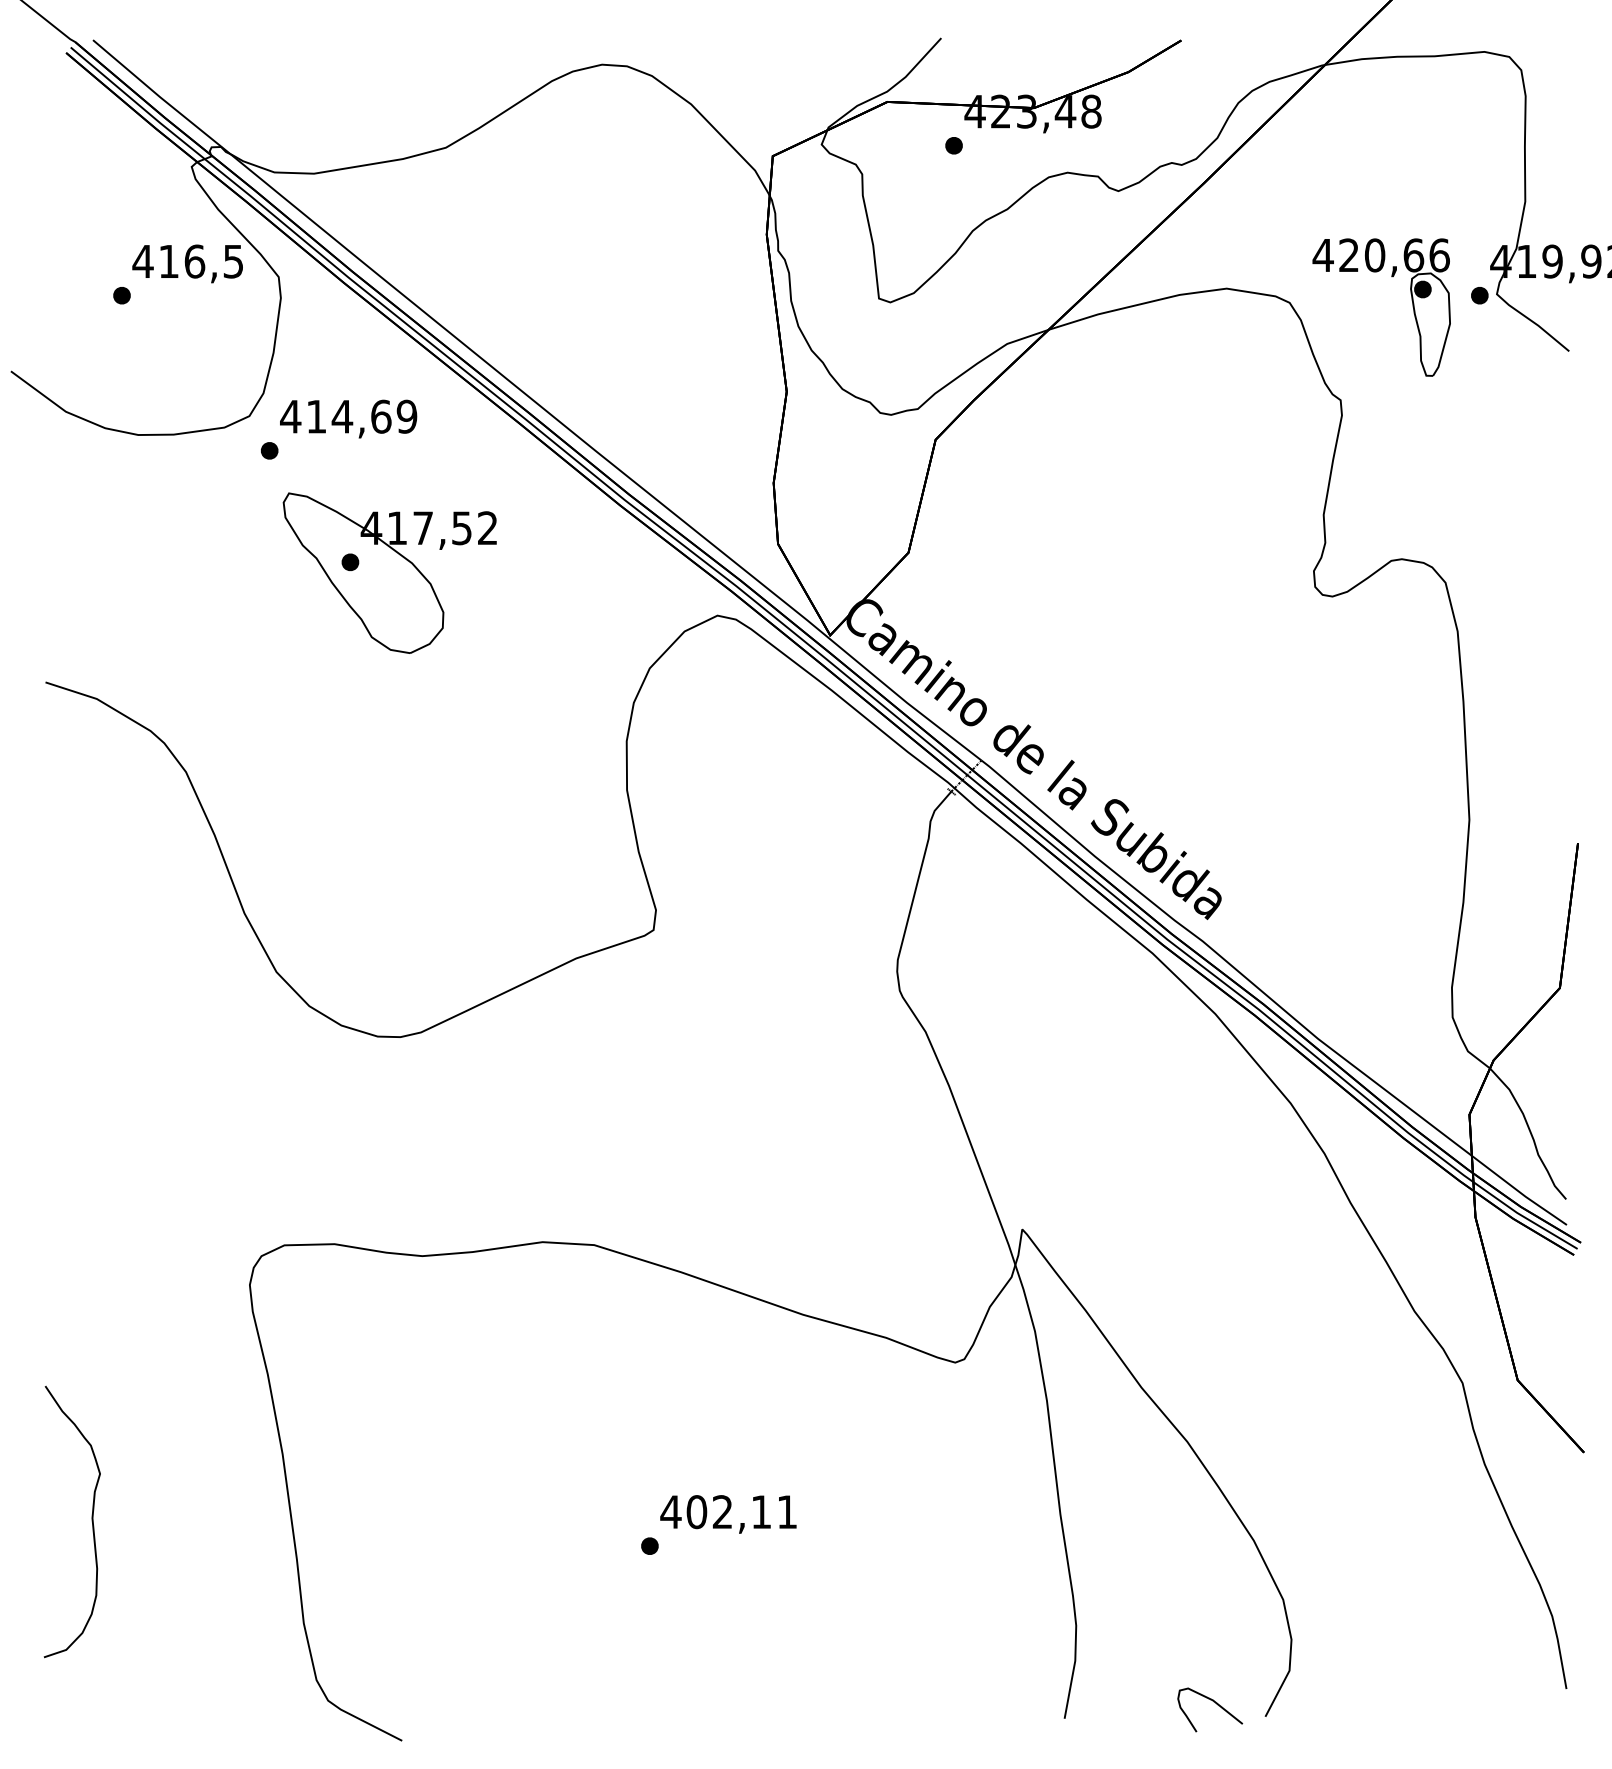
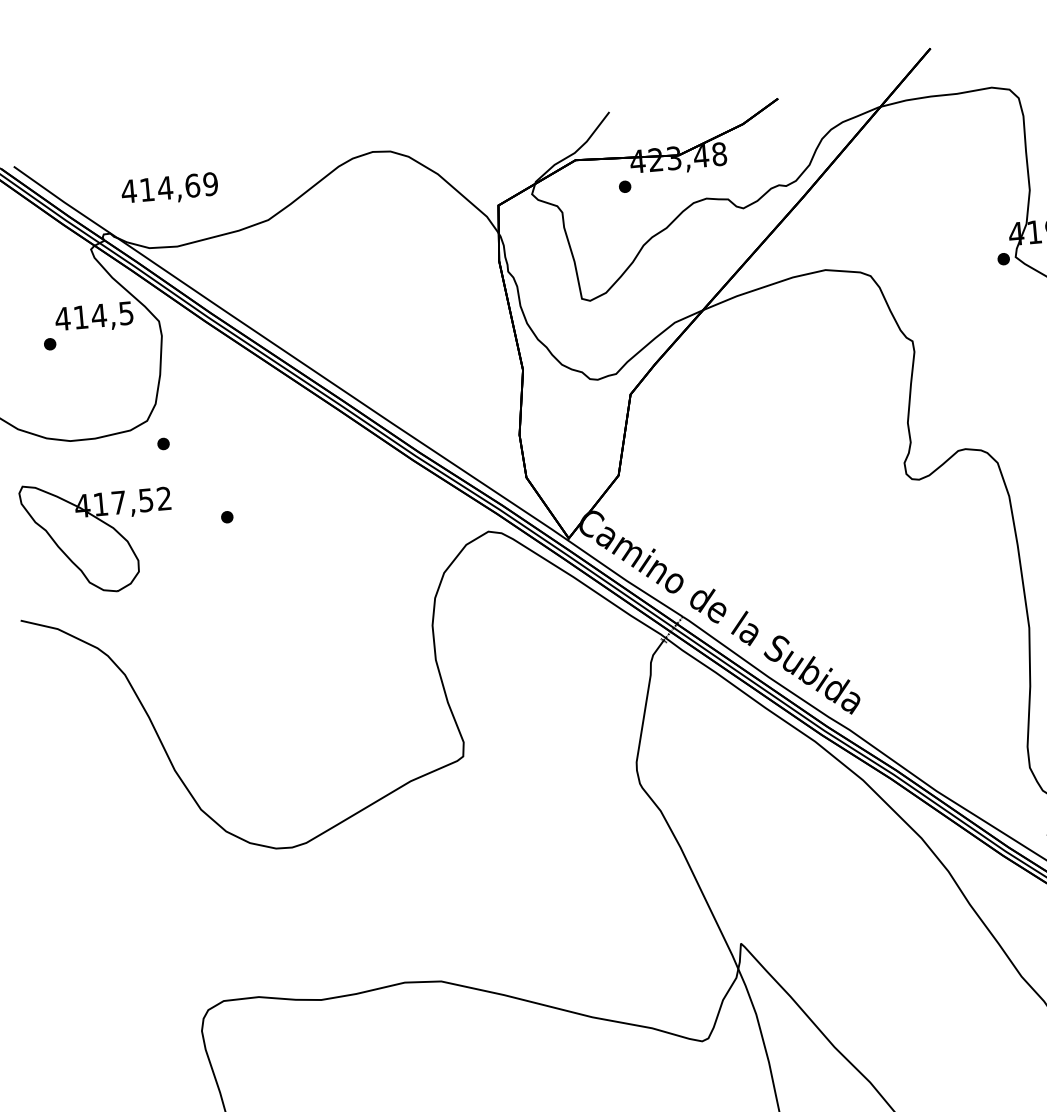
text: (194, 261) -> (98, 315), 416,5 -> 414,5
part: (1411, 300) -> (956, 266), removed
text: (348, 418) -> (169, 189), moved
part: (389, 572) -> (98, 535), moved

